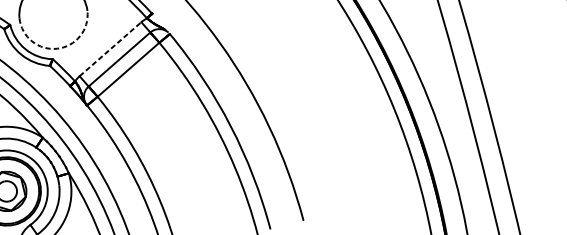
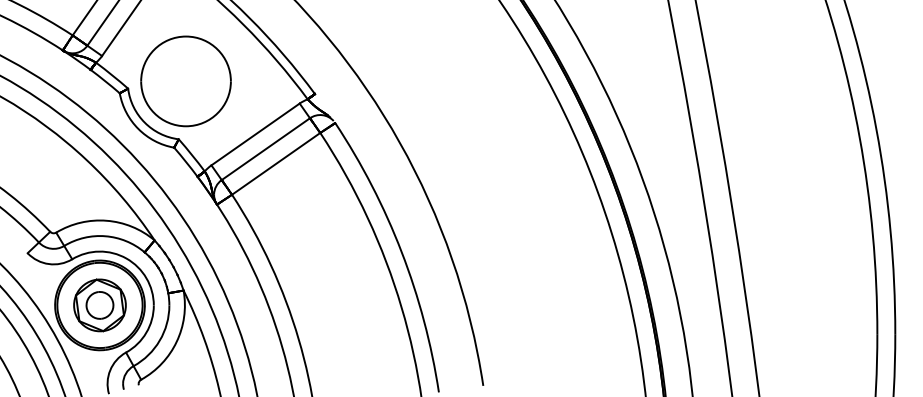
arc: (57, 48) -> (186, 126), dashed -> solid
line: (110, 49) -> (255, 134), dashed -> solid

